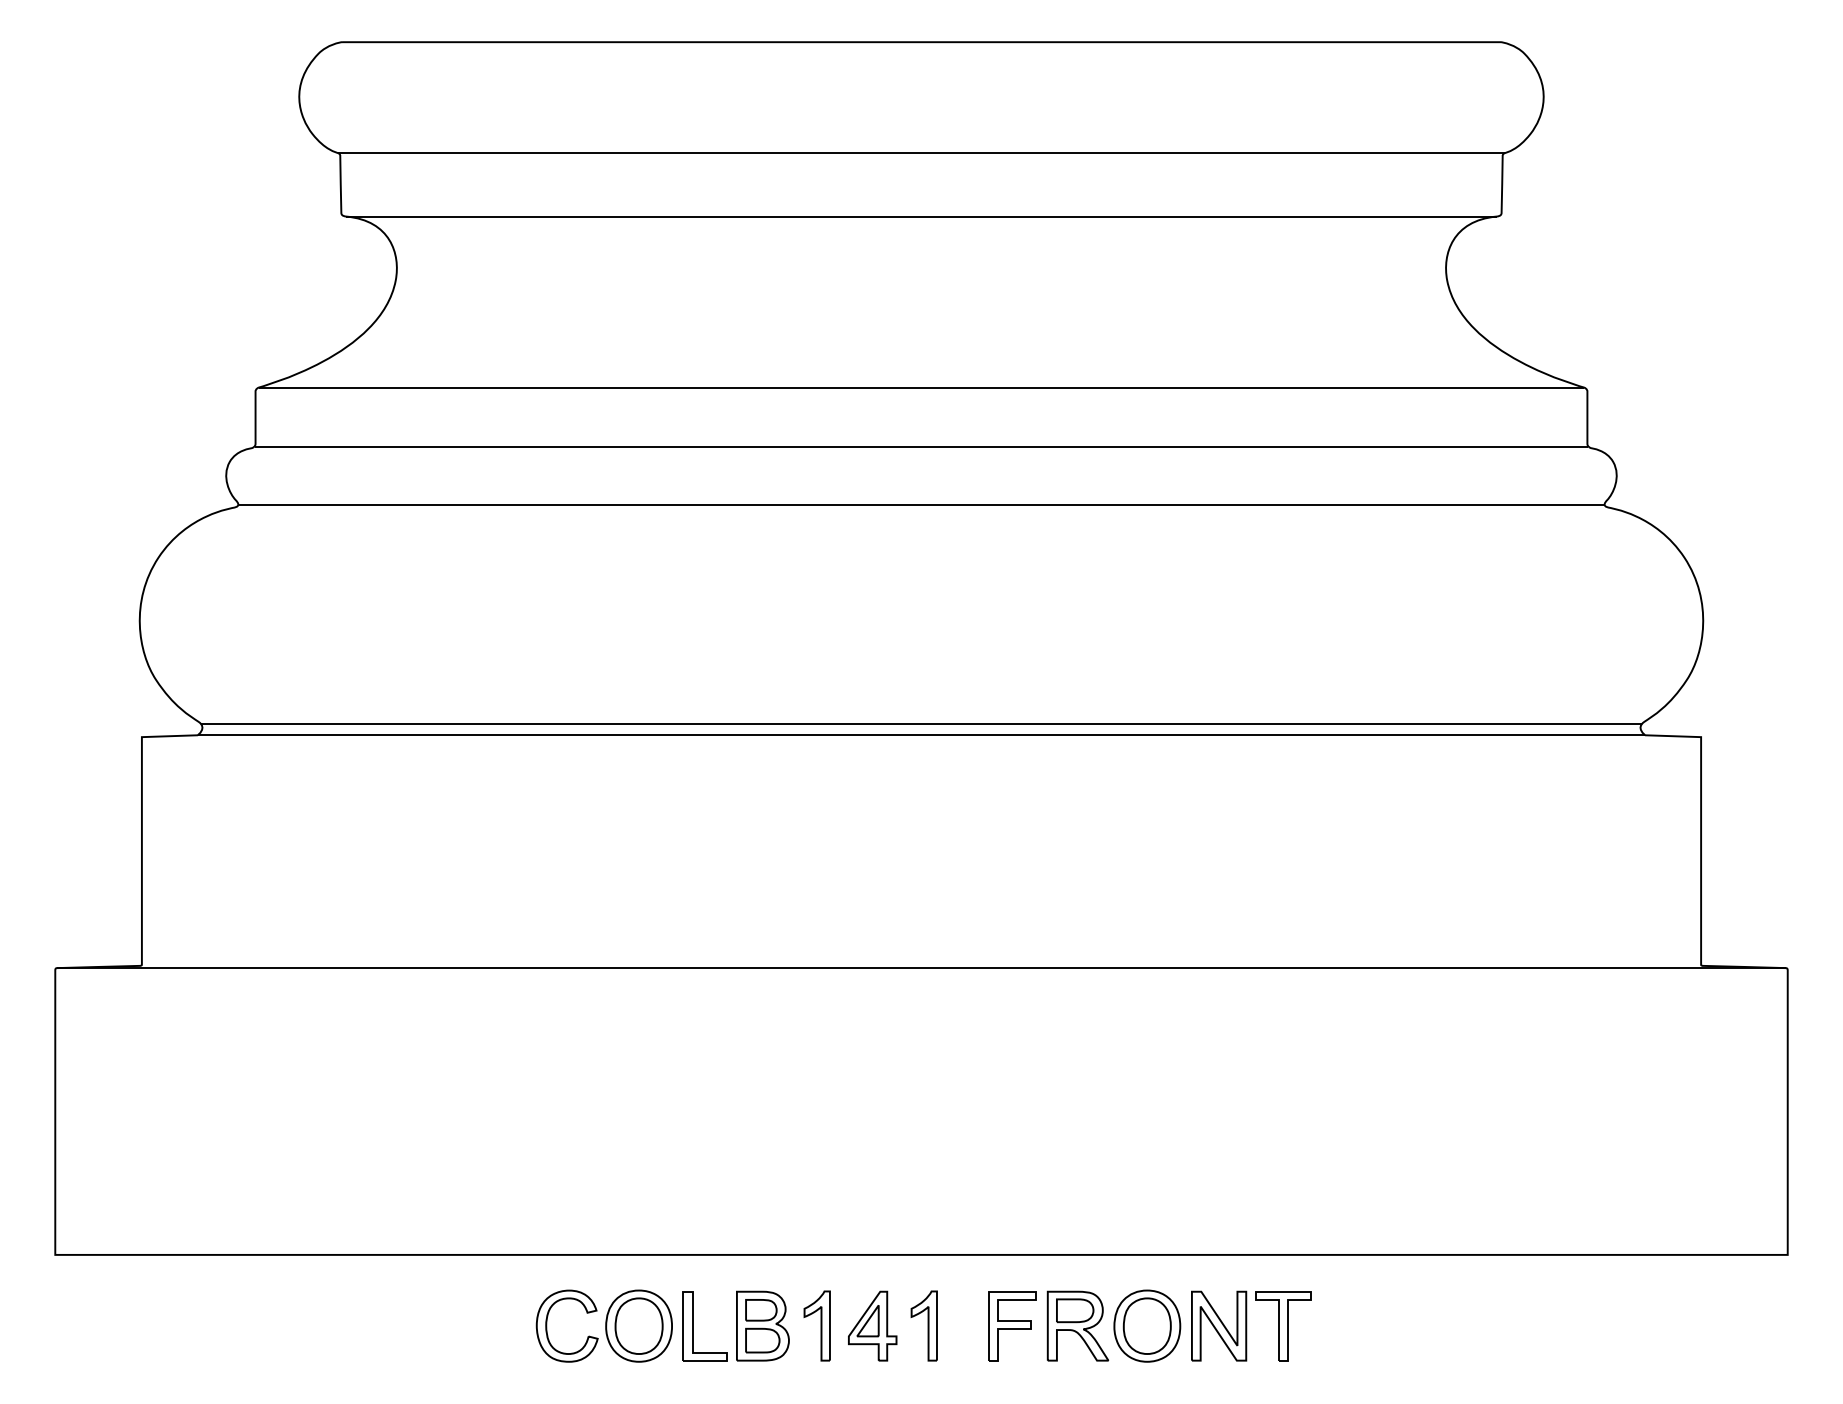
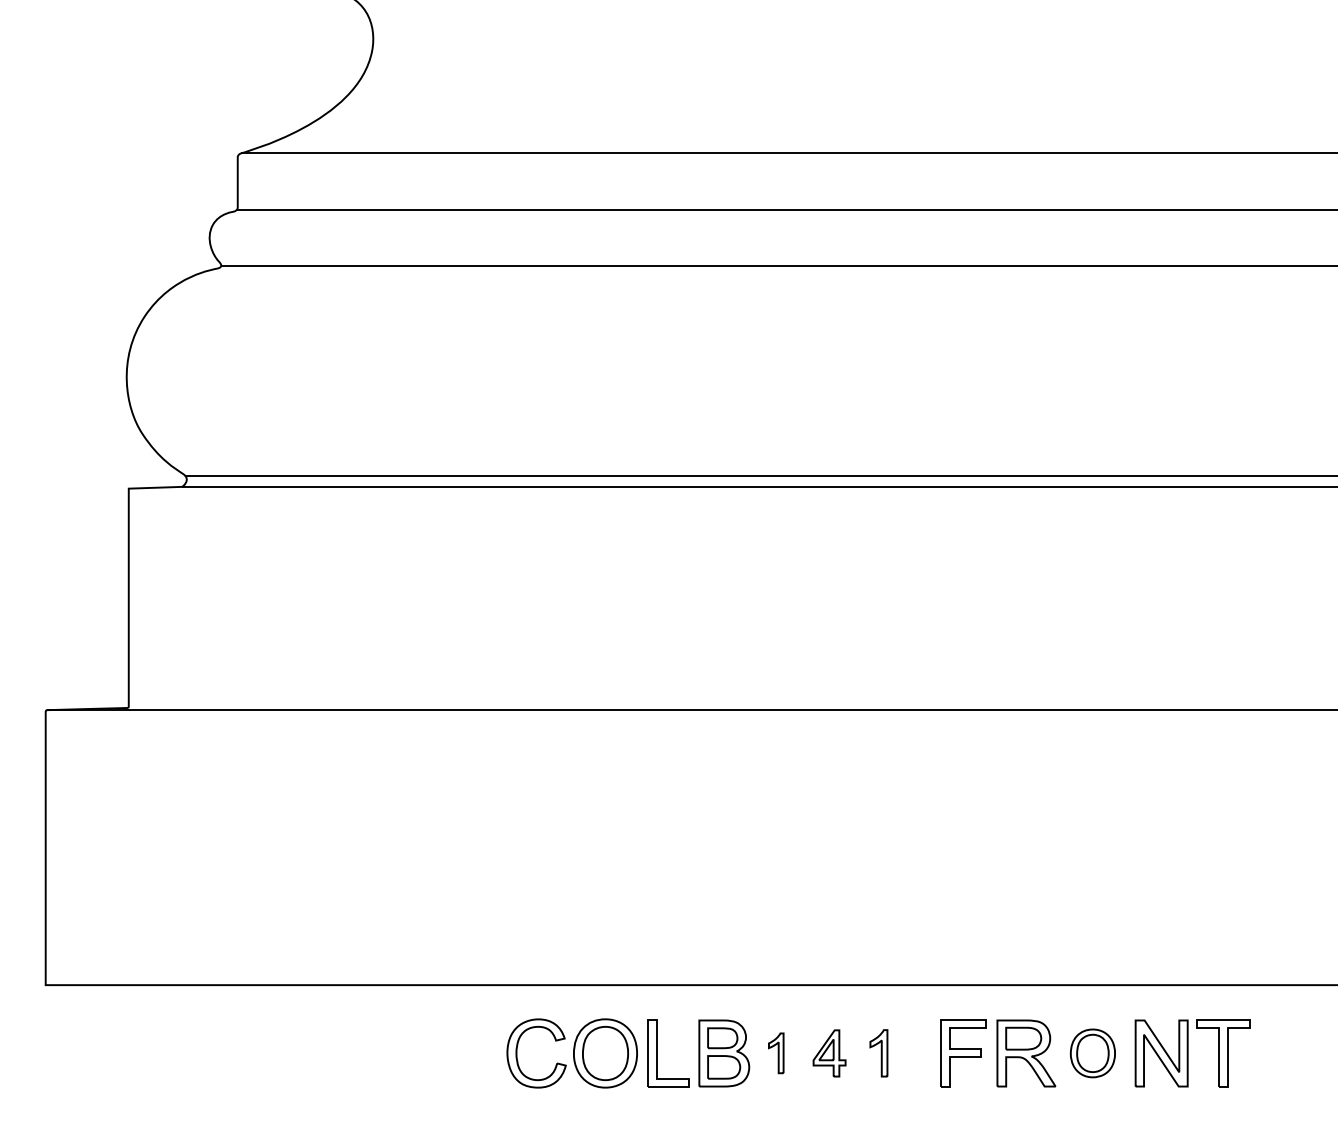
part: (816, 1325) -> (775, 1052), size x0.6
part: (872, 1325) -> (829, 1052), size x0.7
part: (923, 1325) -> (878, 1052), size x0.7
part: (1147, 1325) -> (1093, 1052), size x0.7

